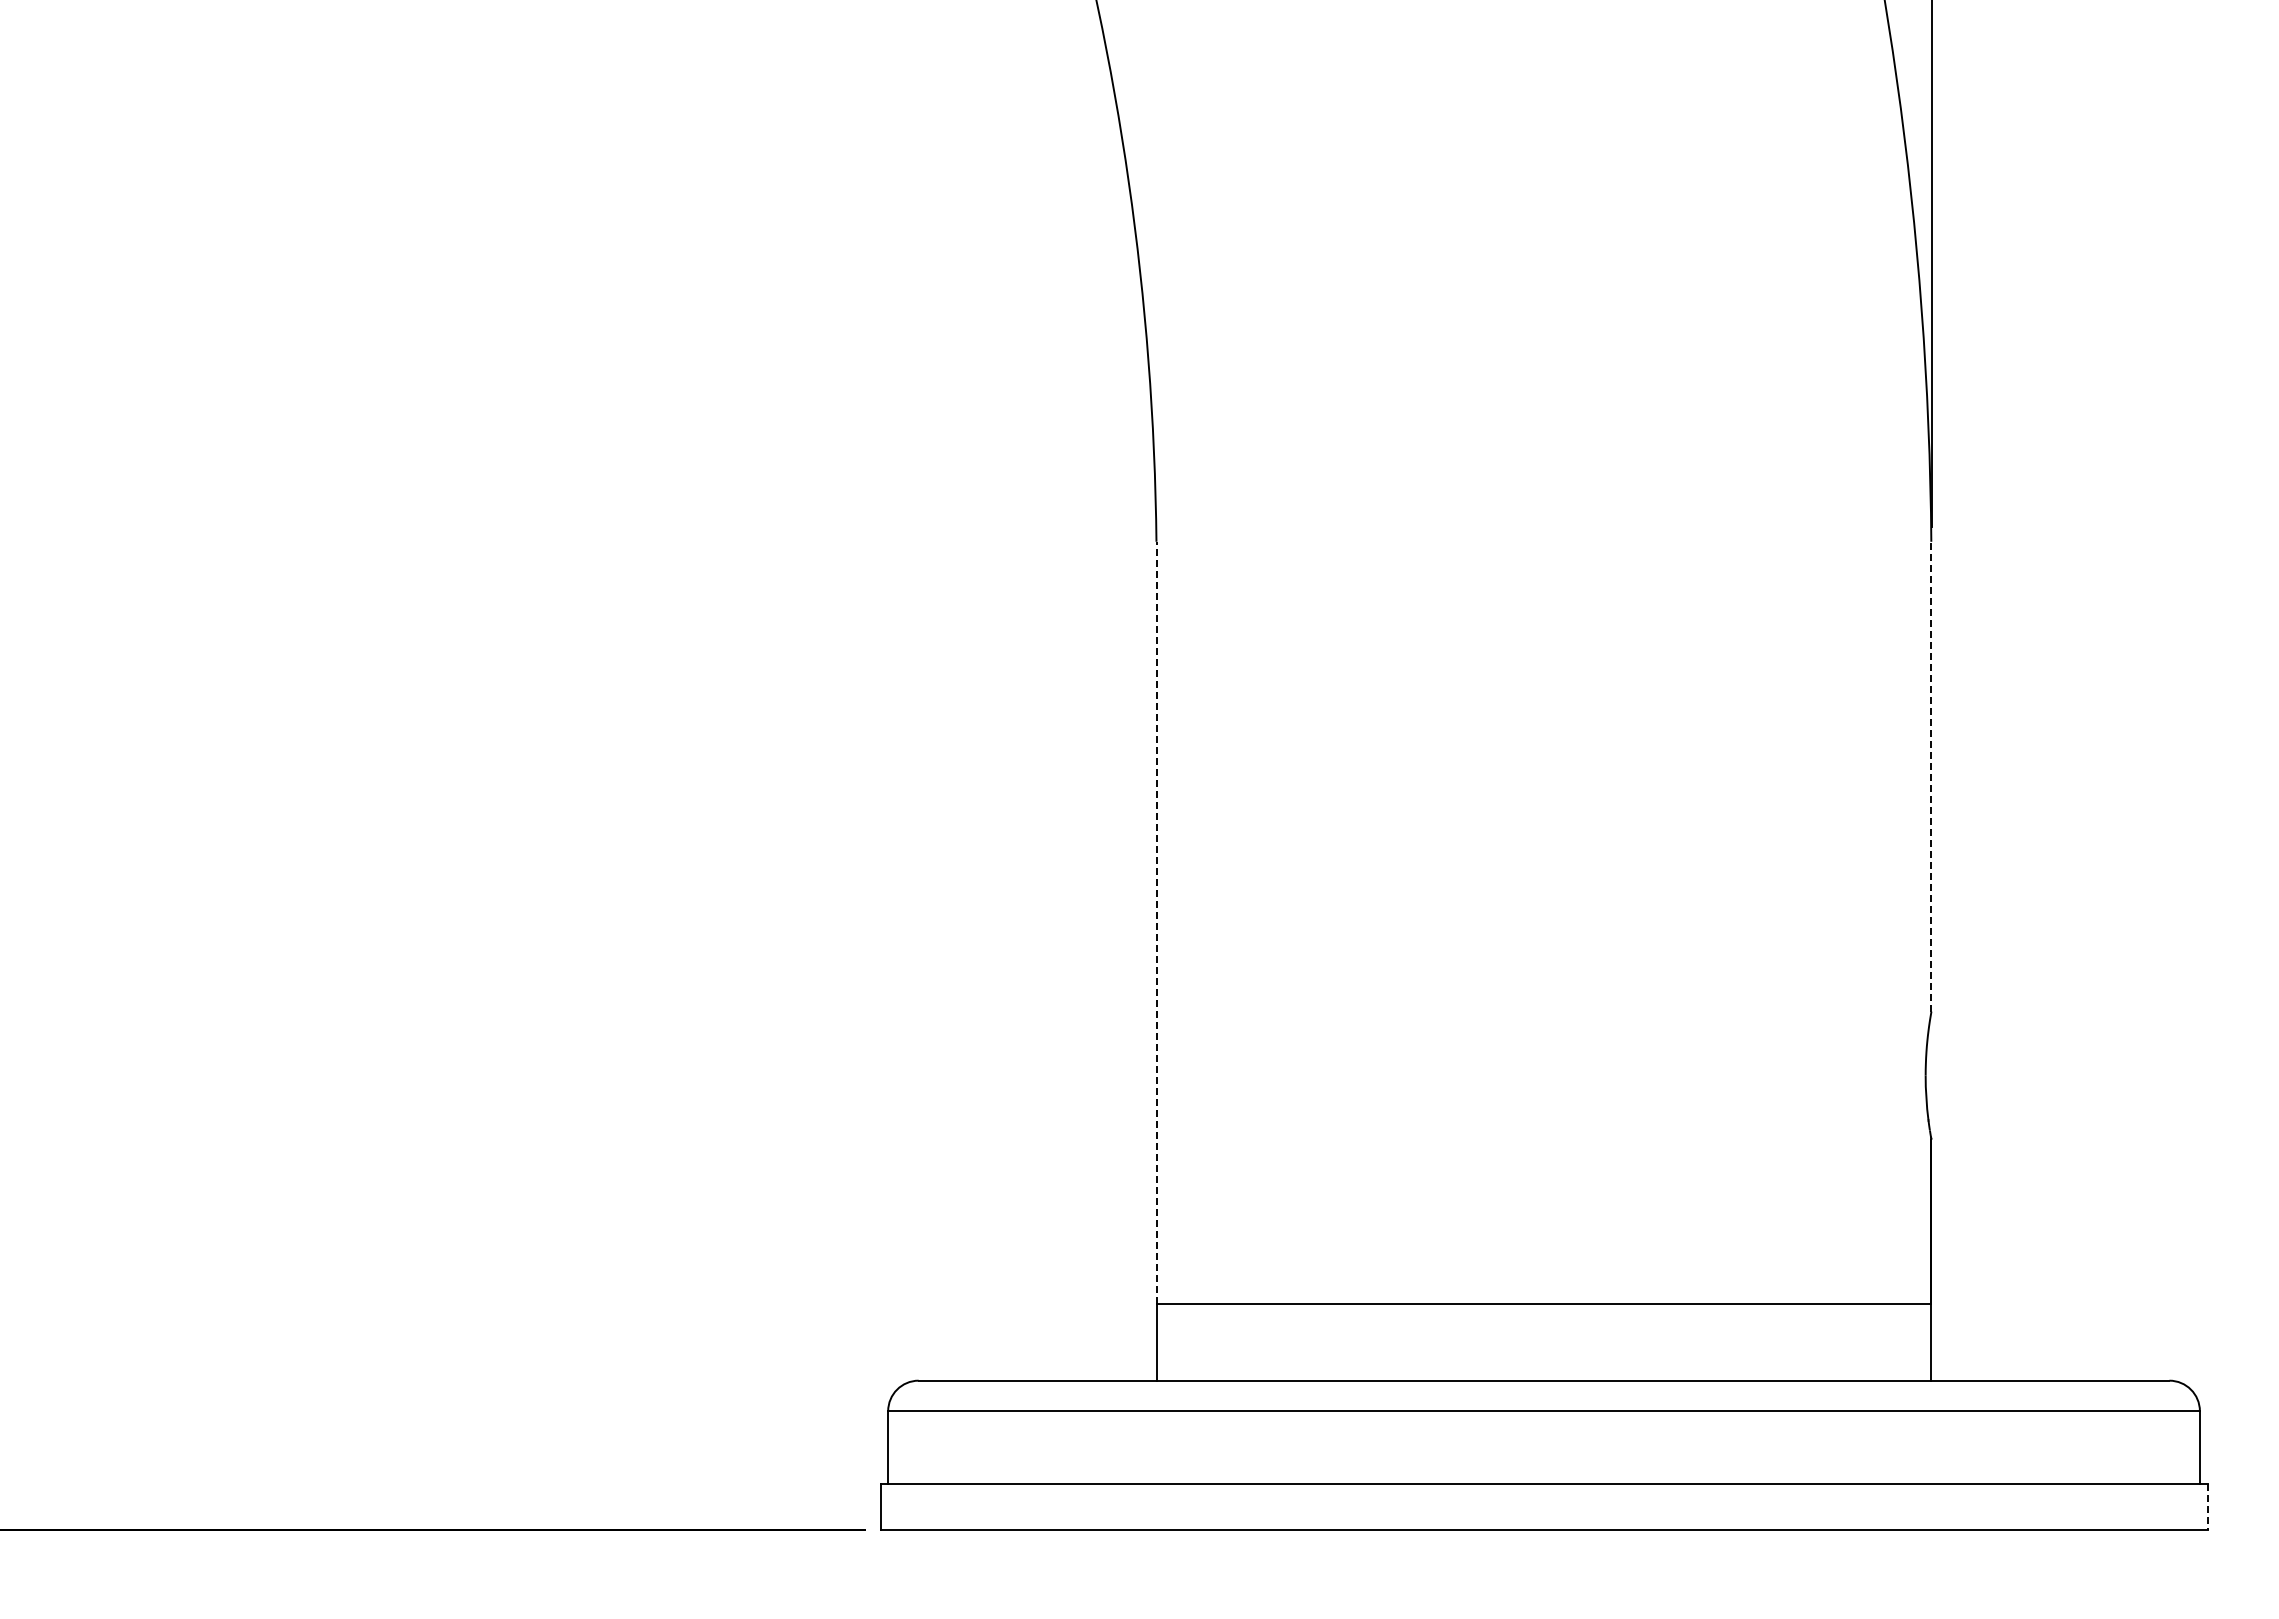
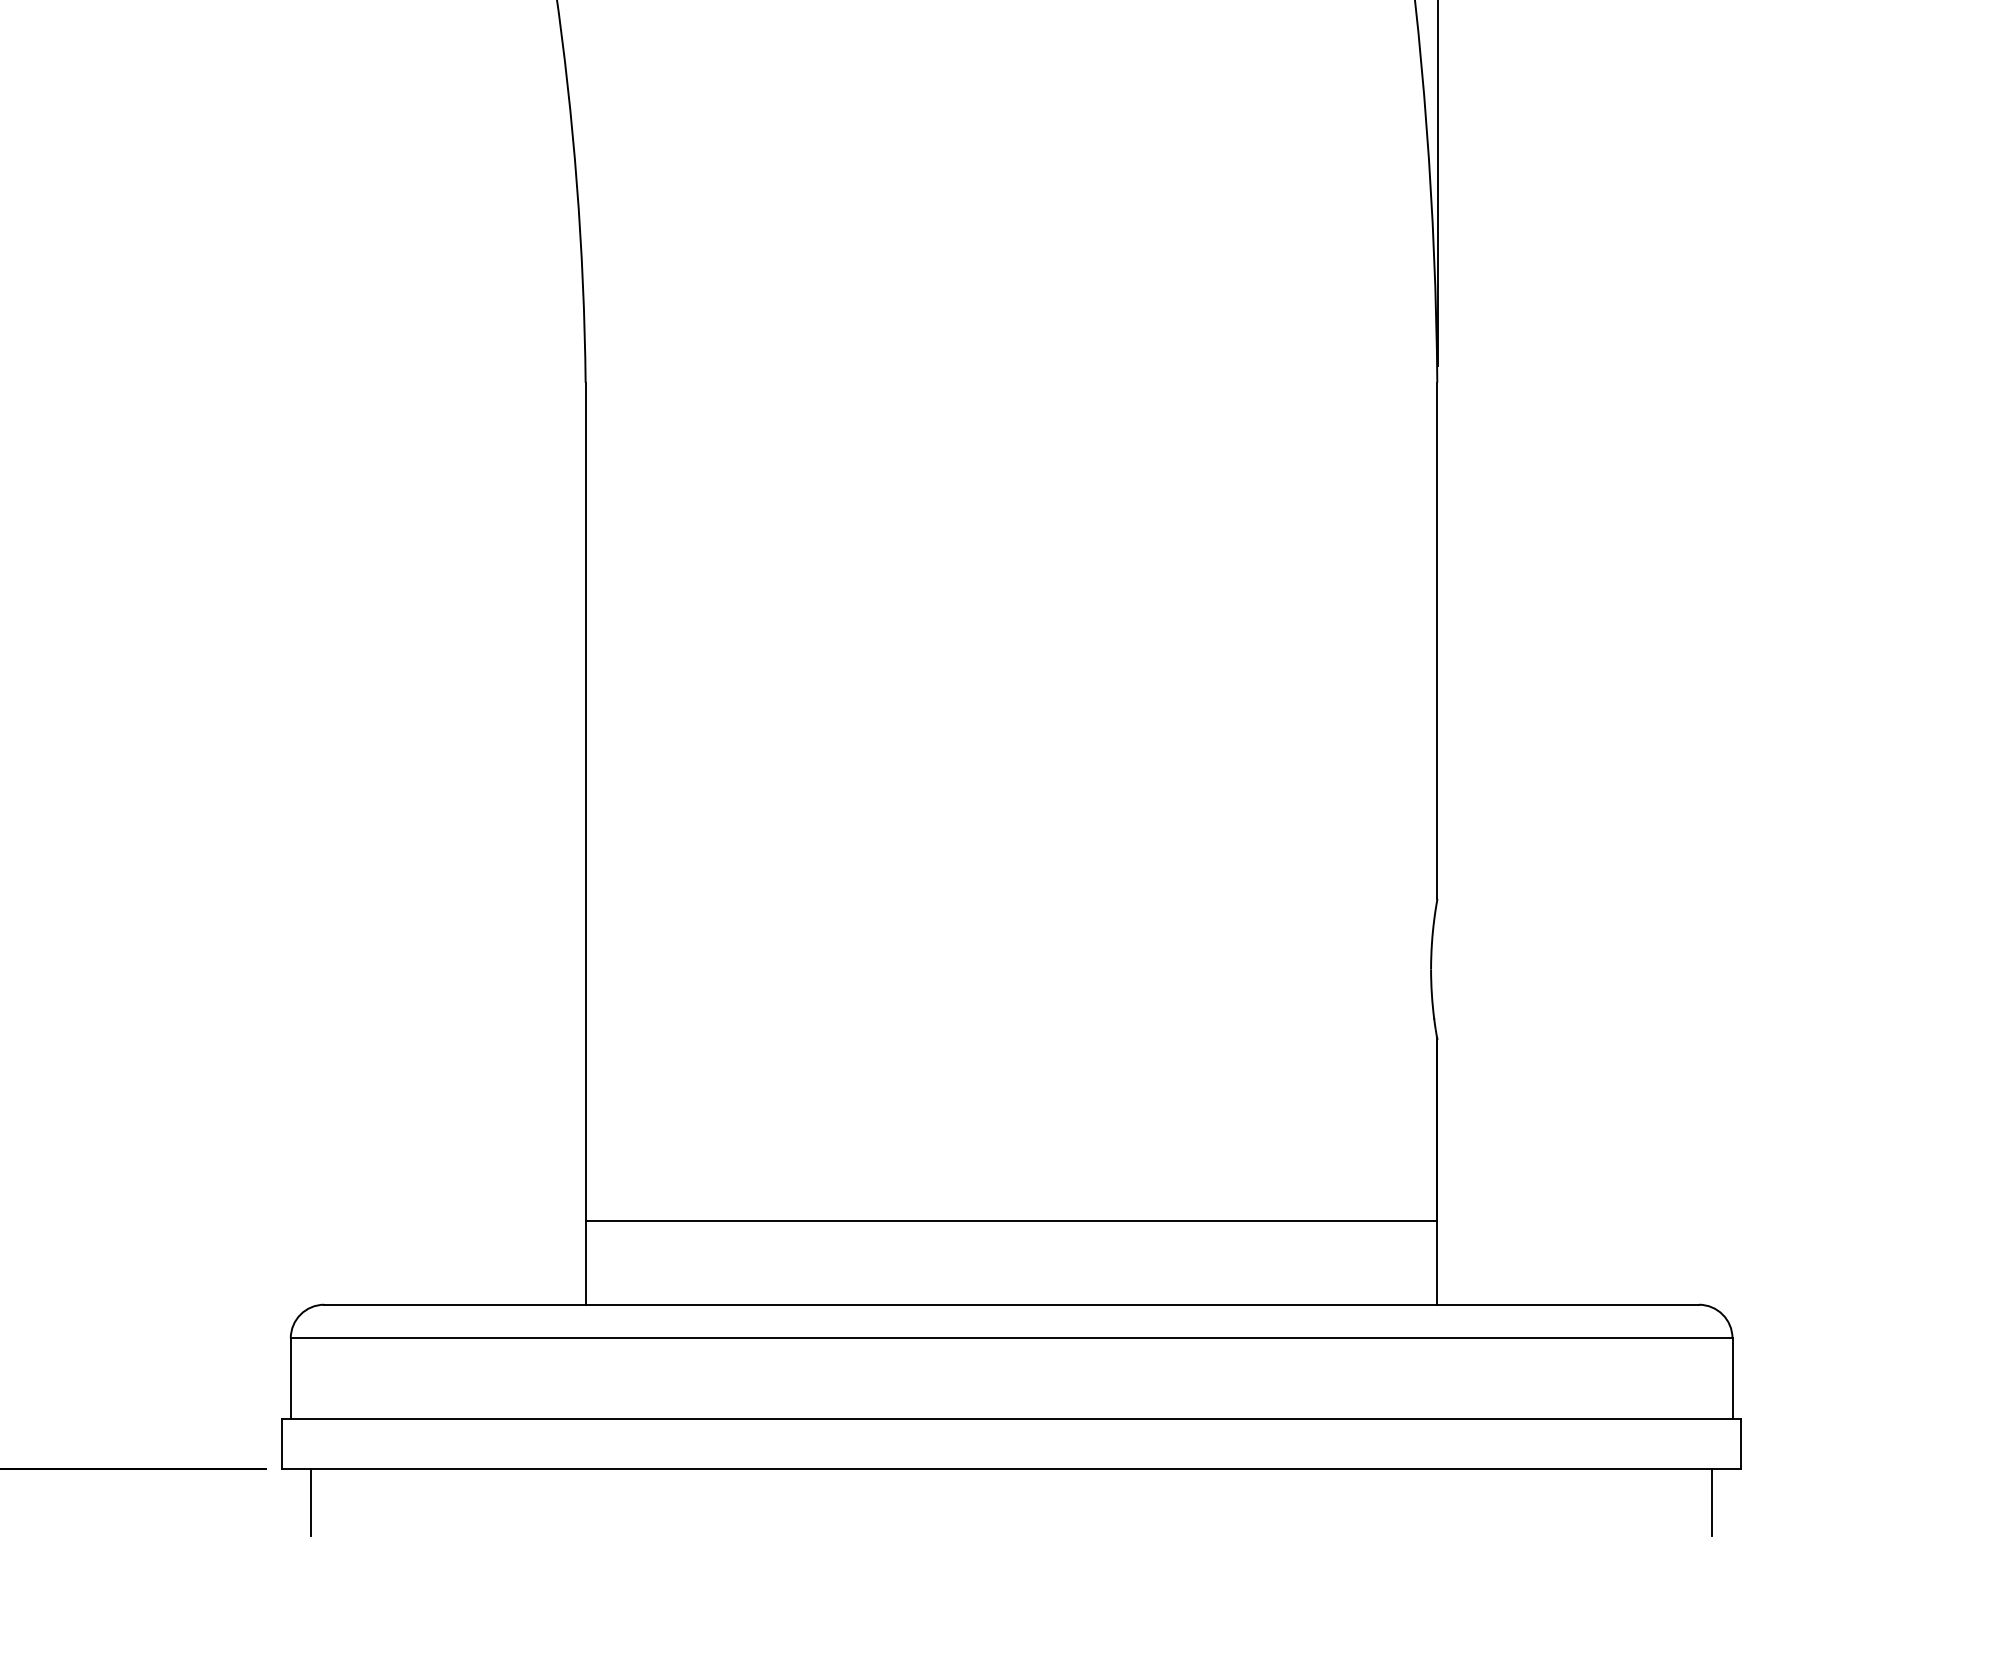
line: (1931, 776) -> (1437, 640), dashed -> solid
line: (1156, 922) -> (585, 801), dashed -> solid
line: (2207, 1507) -> (1740, 1444), dashed -> solid
line: (906, 1560) -> (310, 1502), added
line: (2181, 1560) -> (1712, 1502), added

